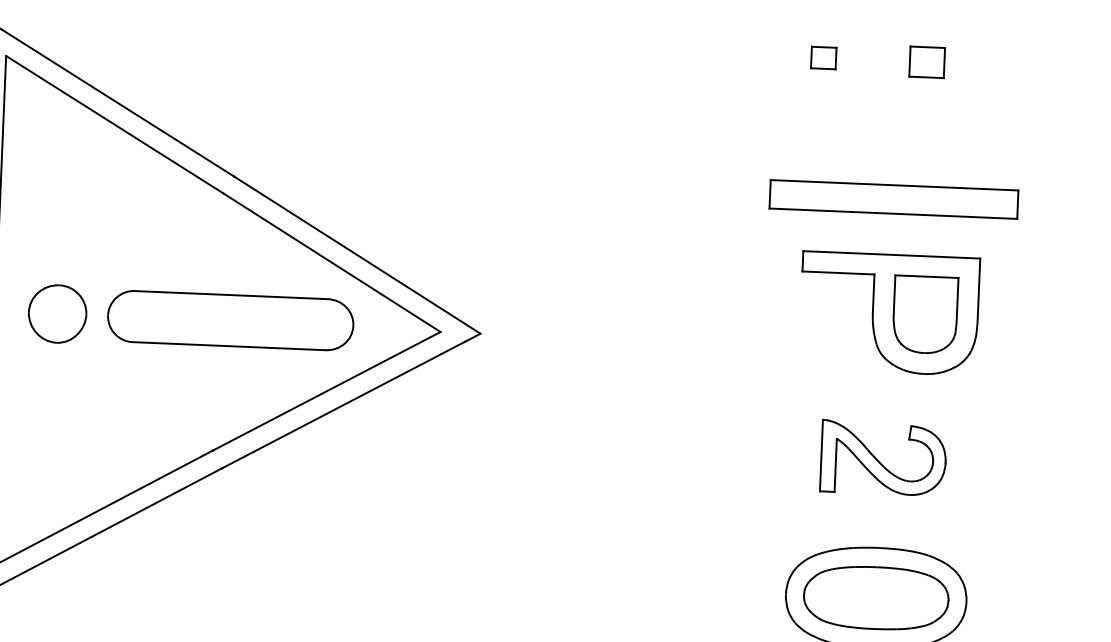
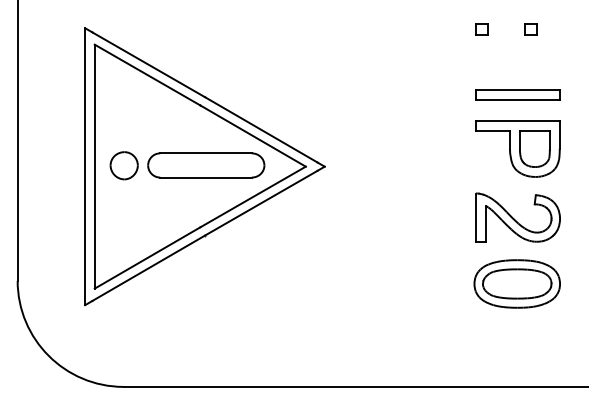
part: (926, 62) -> (530, 29), size x0.71
part: (893, 198) -> (517, 94), size x0.71
part: (882, 457) -> (517, 217), size x1.43

